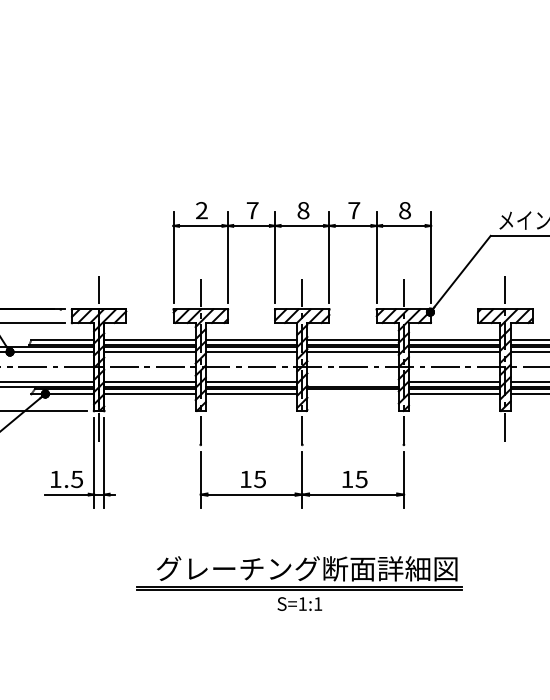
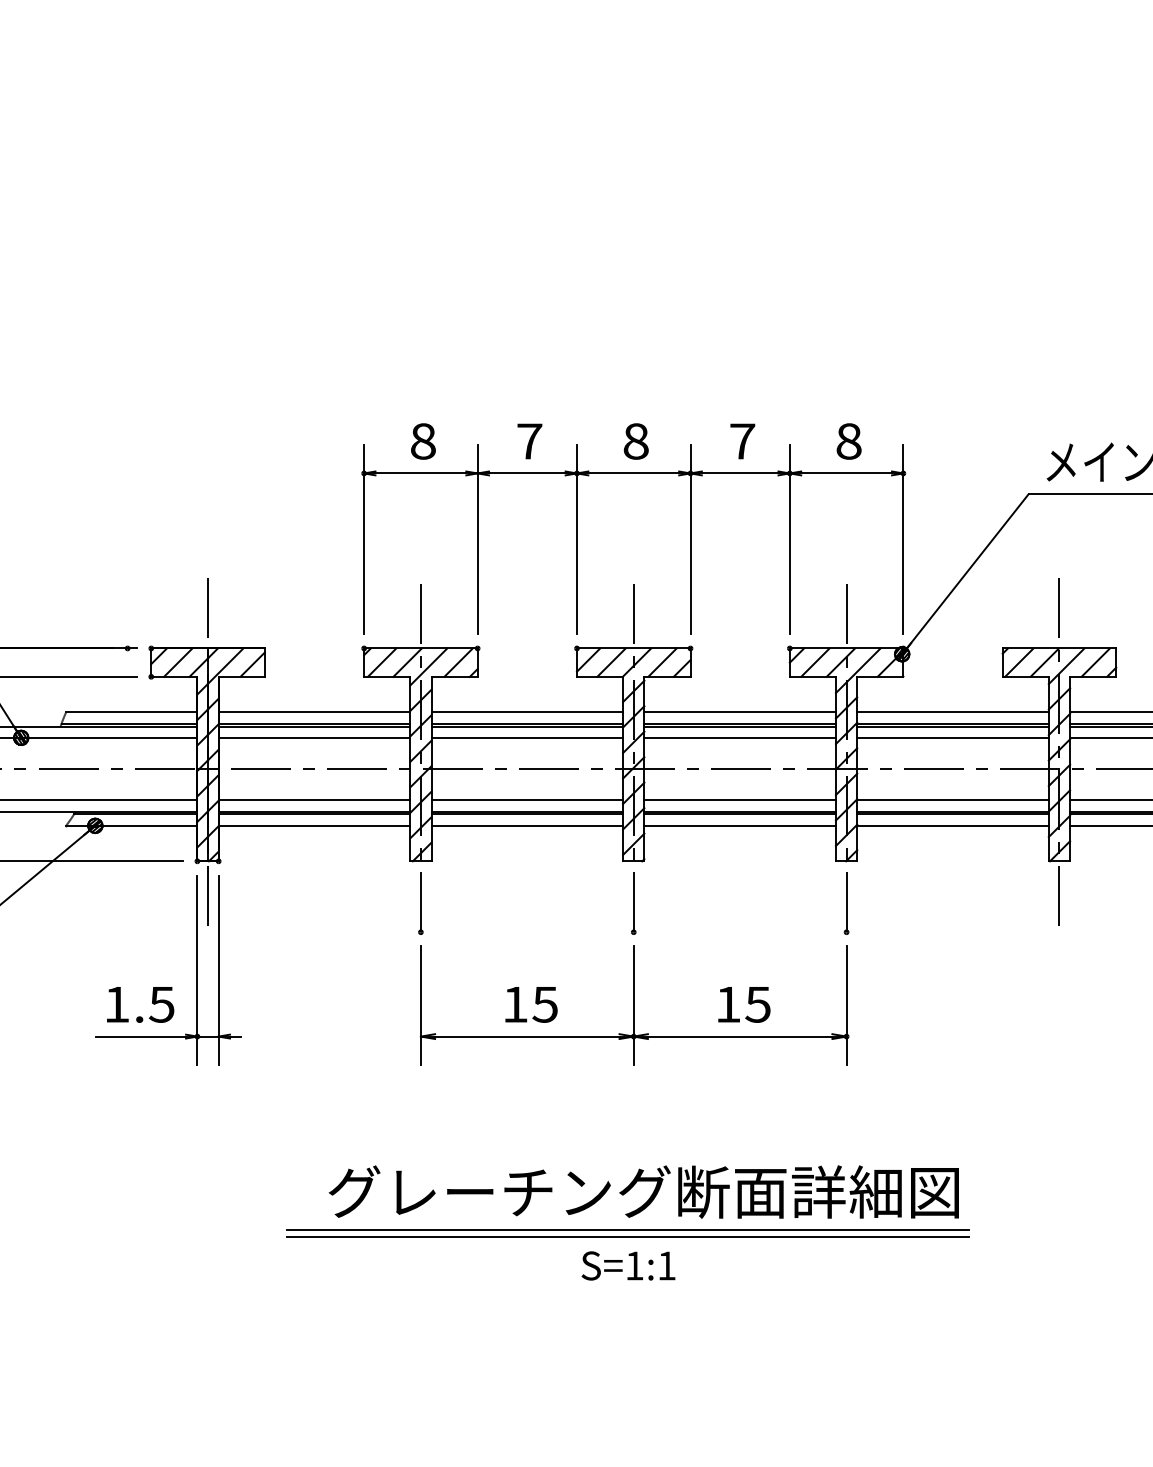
text: (201, 210) -> (422, 441), 2 -> 8
line: (352, 381) -> (738, 799), added
line: (352, 394) -> (738, 826), added

